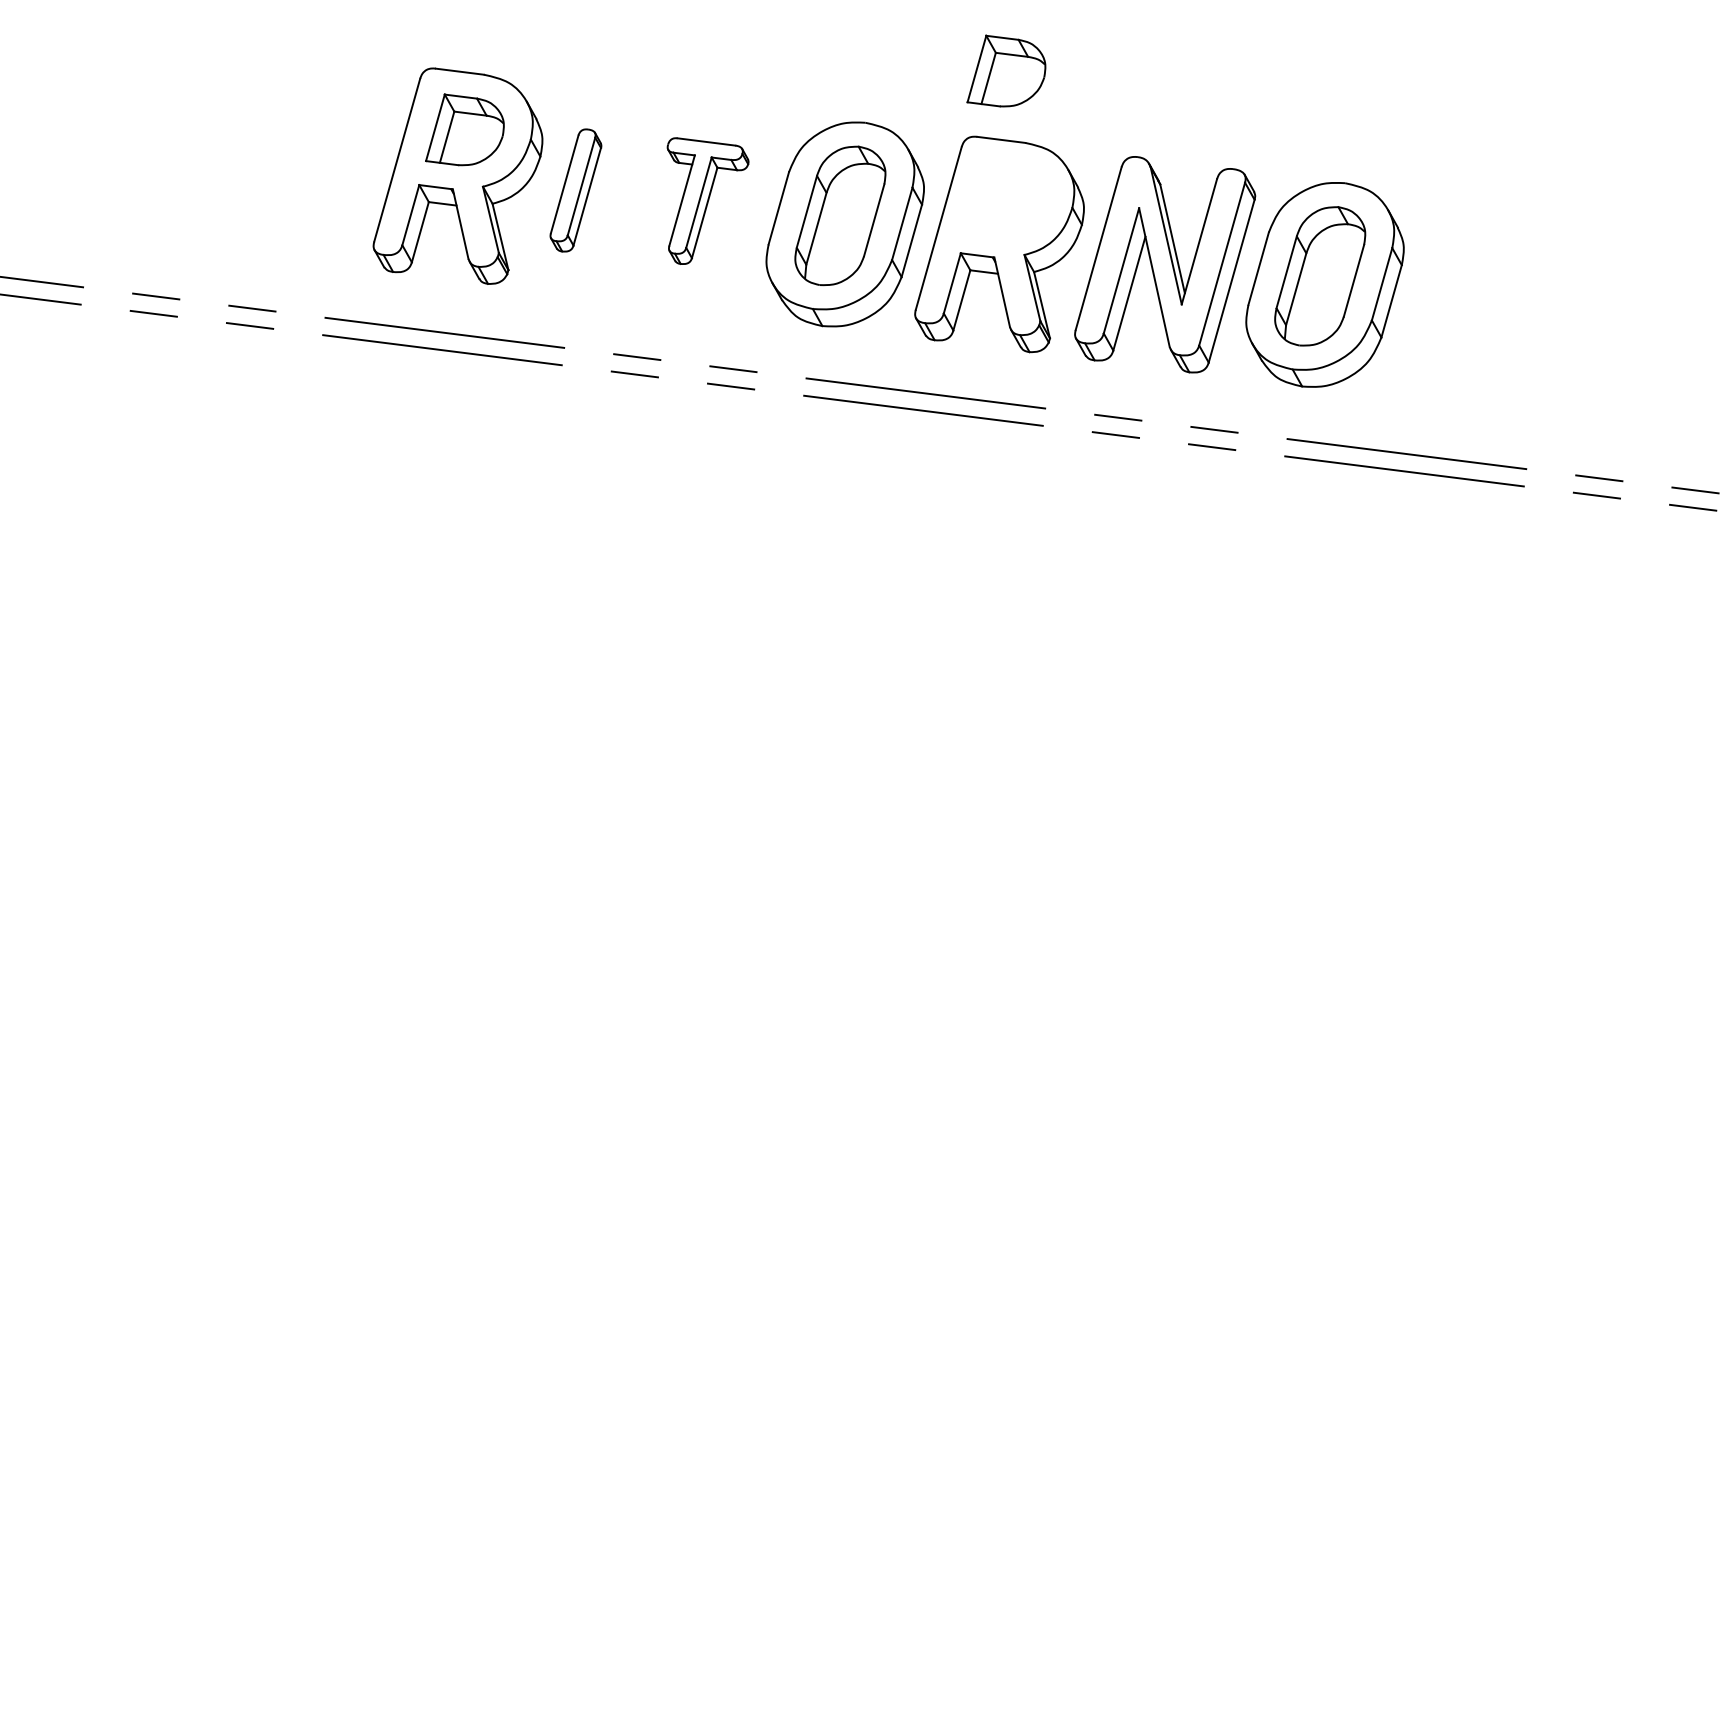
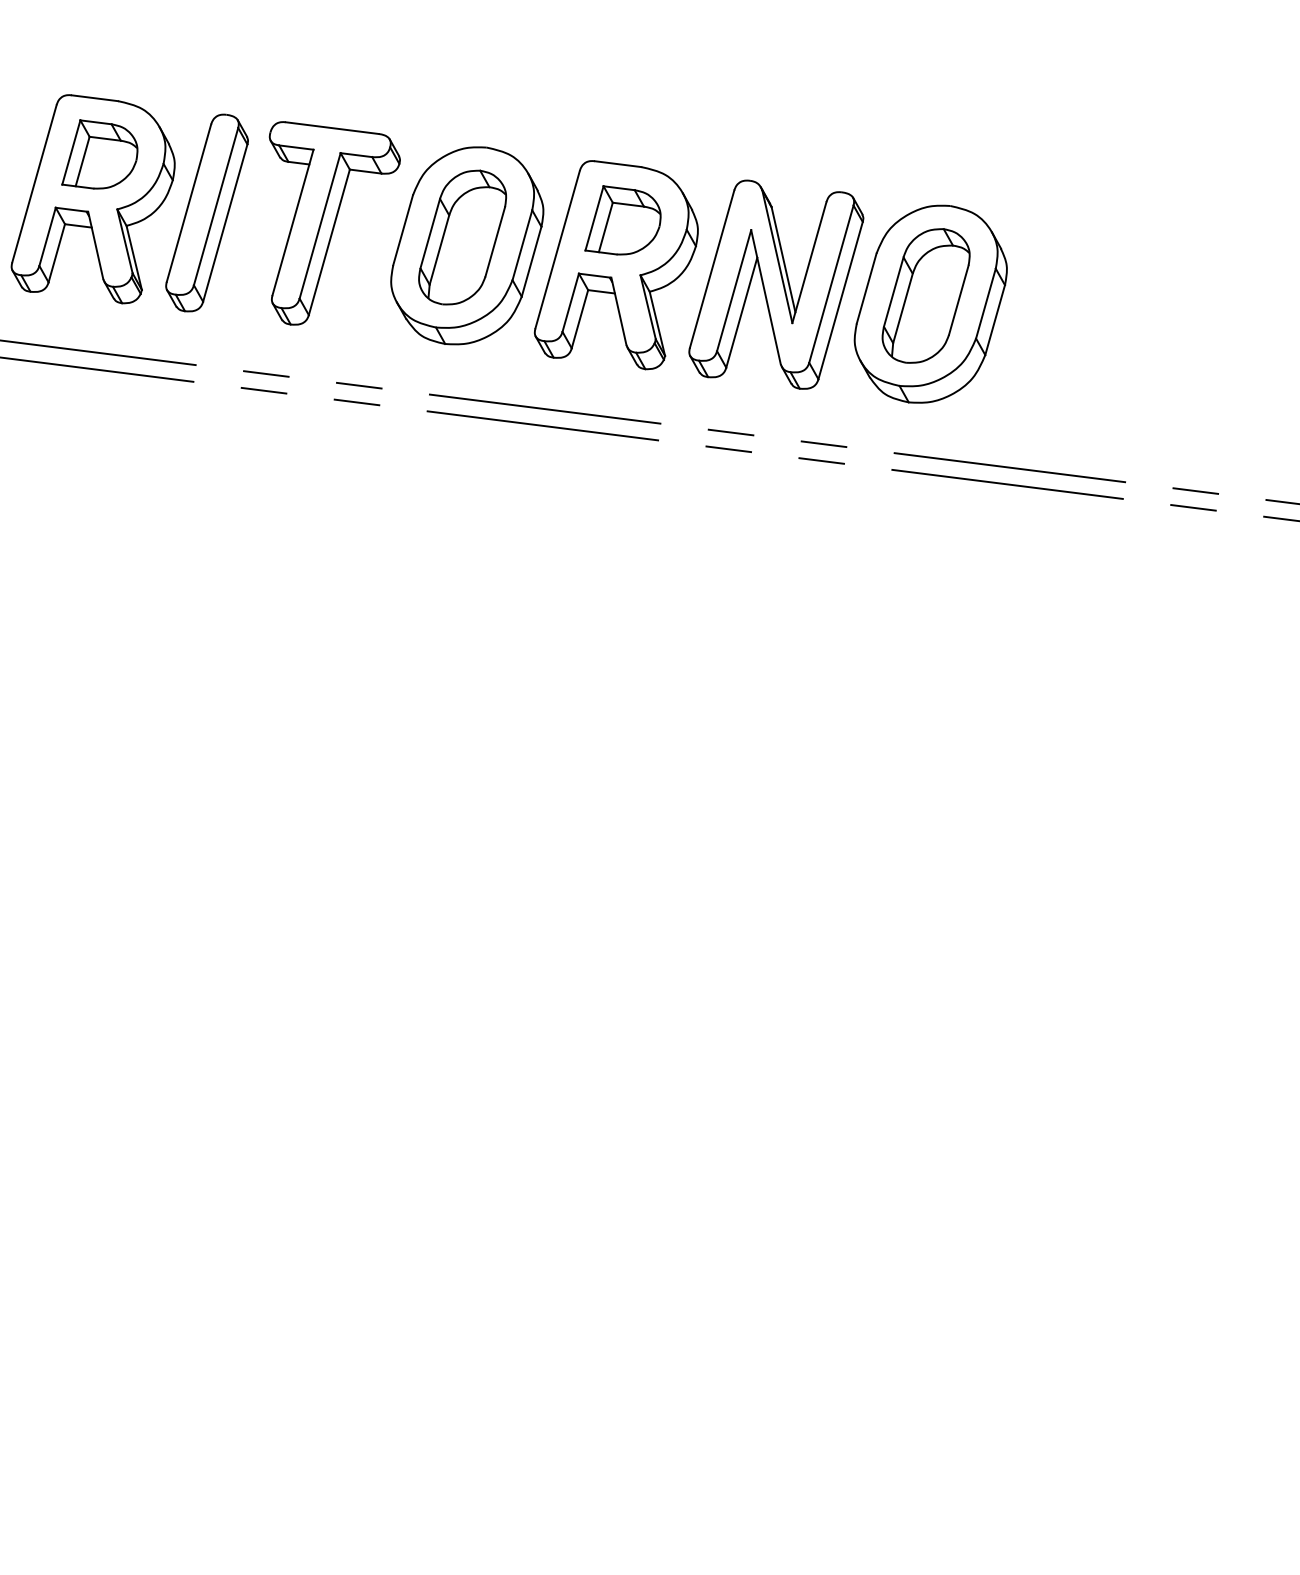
part: (1006, 70) -> (623, 219), moved
part: (575, 190) -> (206, 213), size x1.67
part: (707, 200) -> (334, 222), size x1.67

